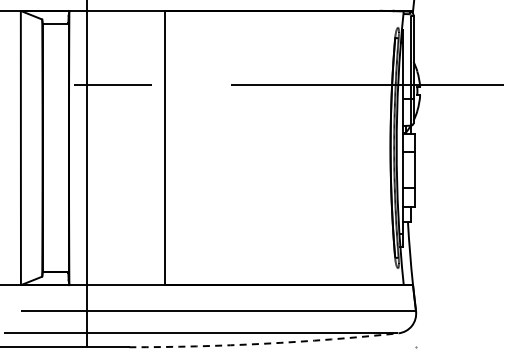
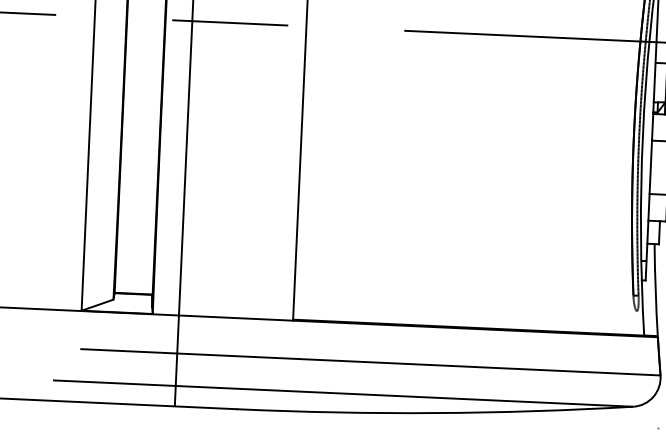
arc: (264, 343) -> (435, 412), dashed -> solid

